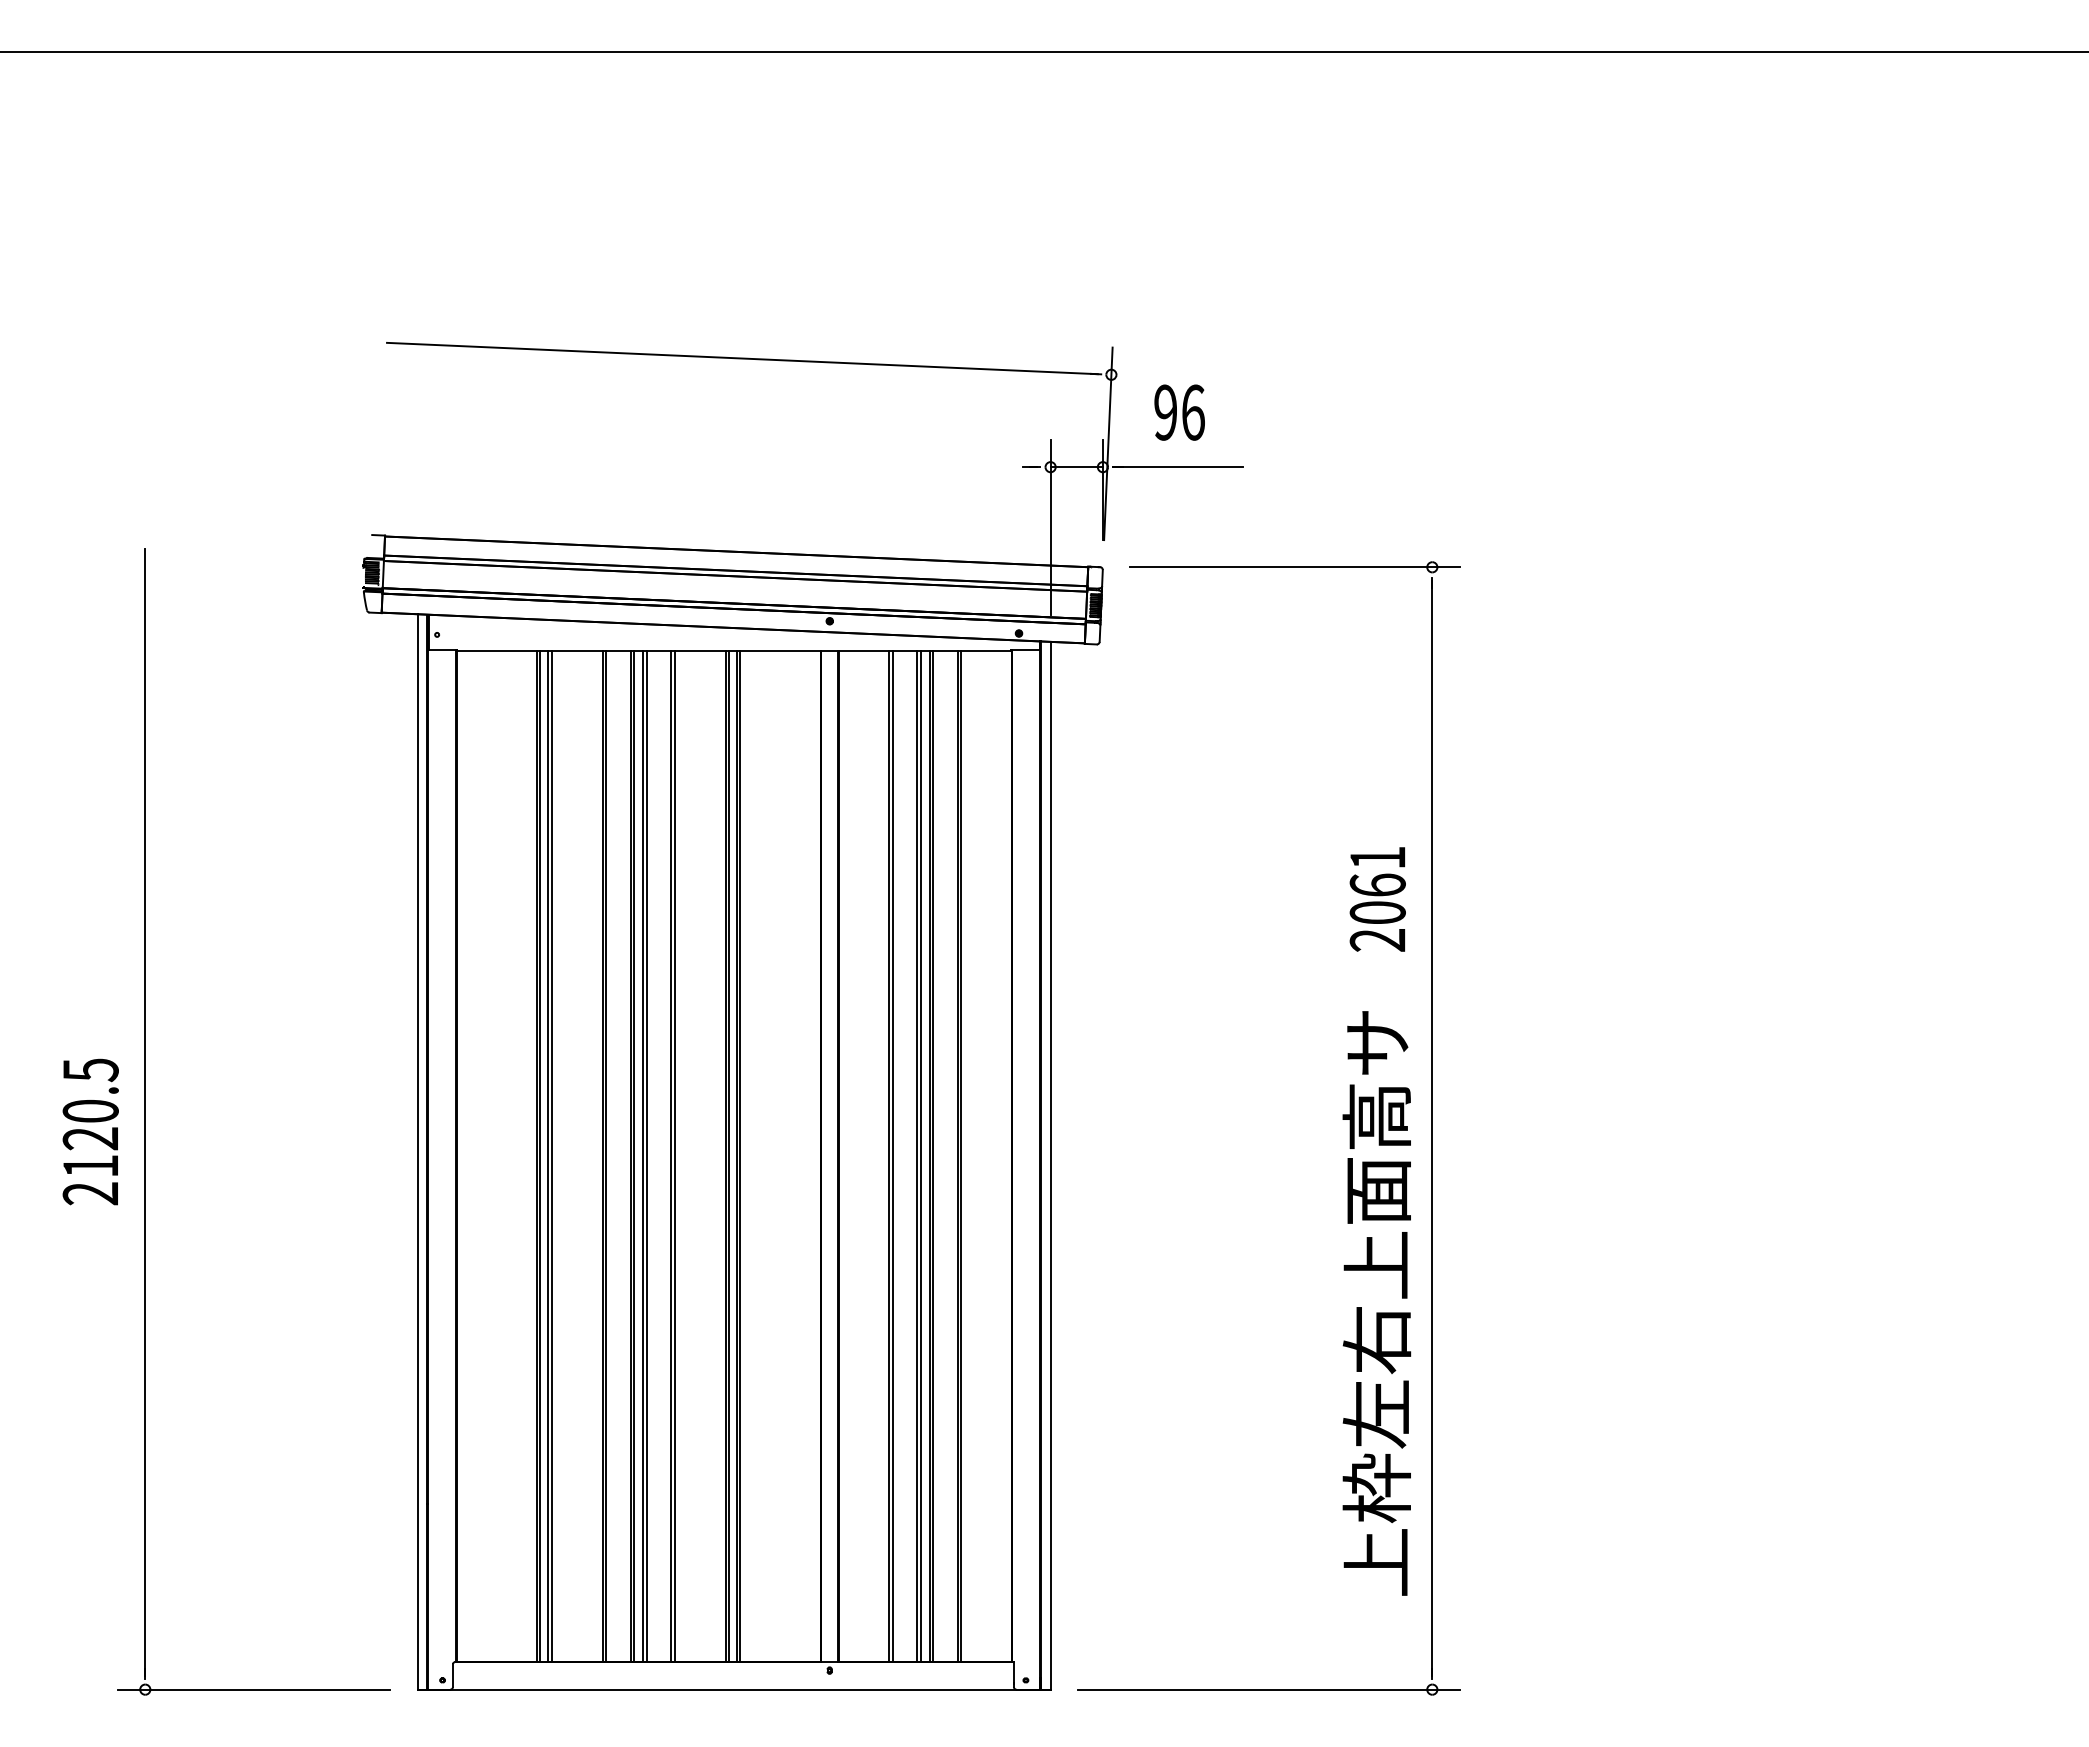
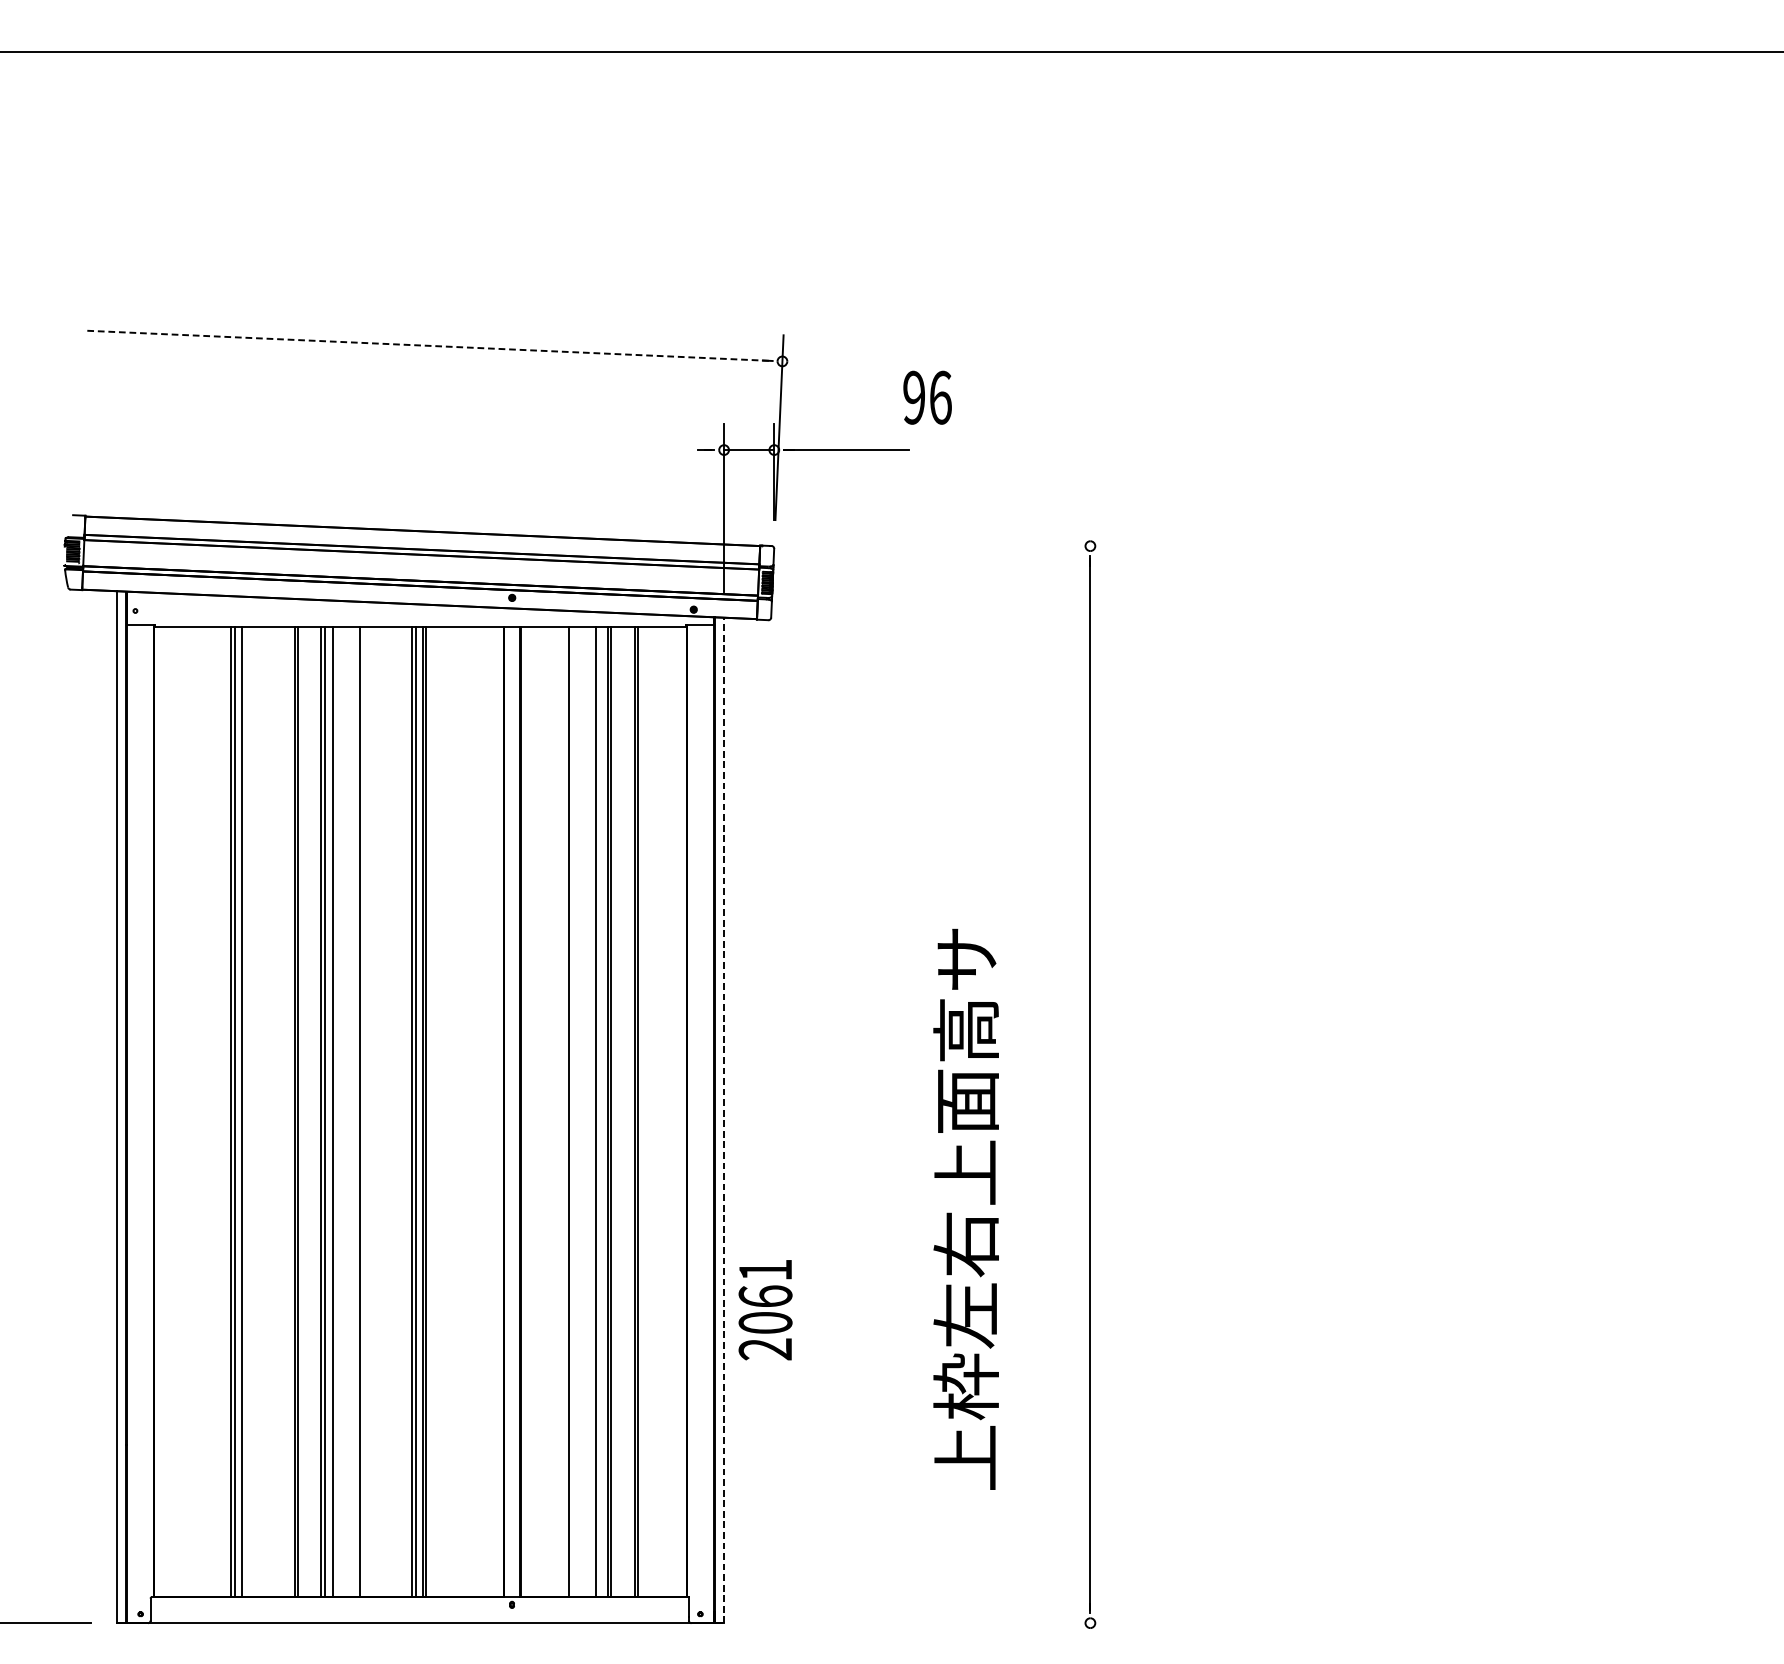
line: (742, 358) -> (428, 345), solid -> dashed
text: (1179, 412) -> (927, 397), moved
line: (1294, 567) -> (958, 546), removed
text: (1377, 899) -> (765, 1310), moved
line: (551, 1156) -> (245, 1111), removed
line: (646, 1156) -> (336, 1111), removed
line: (674, 1156) -> (363, 1111), removed
line: (892, 1156) -> (572, 1111), removed
line: (920, 1156) -> (599, 1111), removed
line: (1050, 1165) -> (723, 1120), solid -> dashed
text: (1376, 1303) -> (965, 1209), moved
line: (1268, 1689) -> (933, 1623), removed

